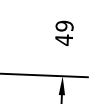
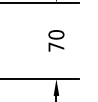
text: (64, 33) -> (56, 41), 49 -> 70

